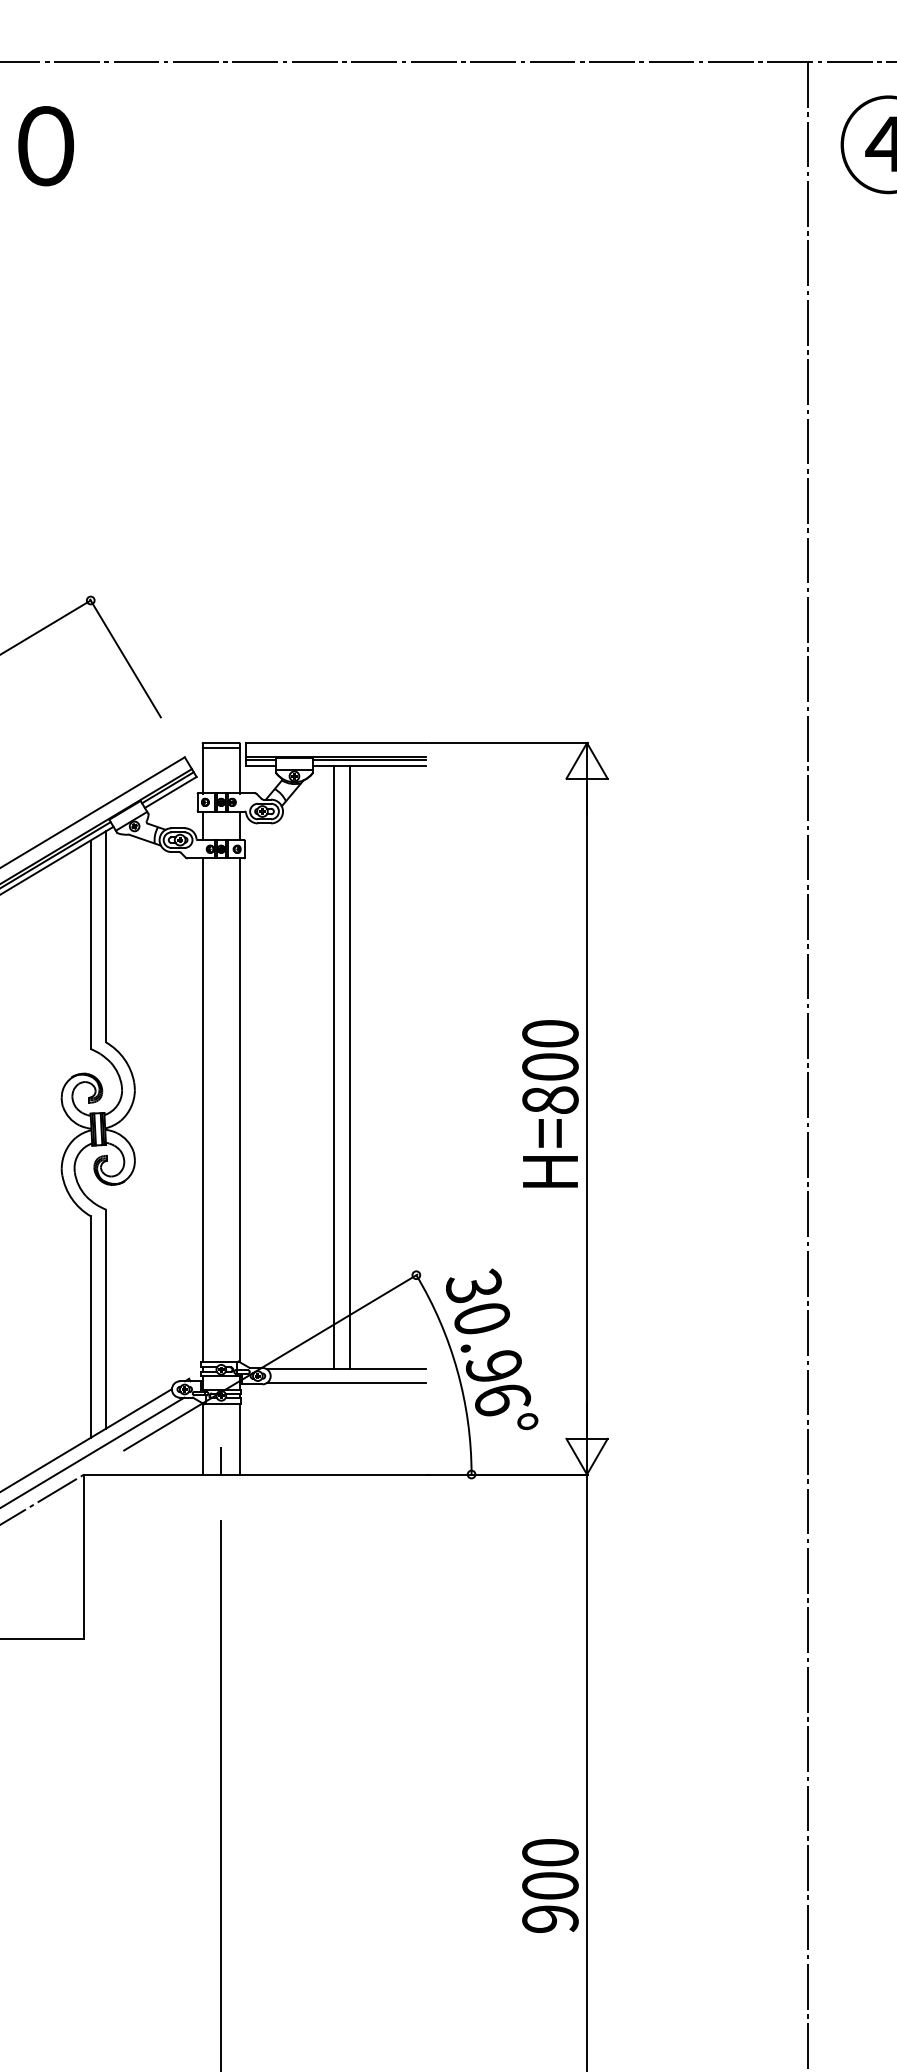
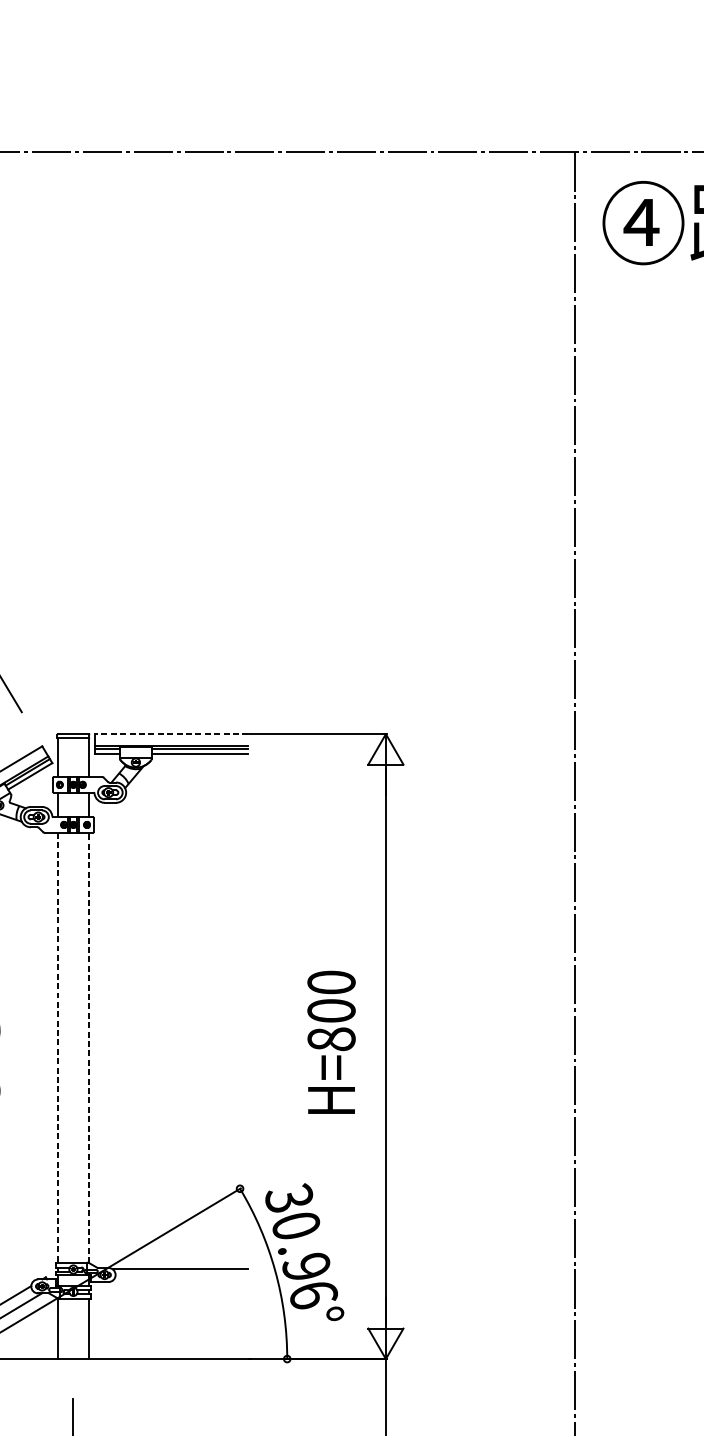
line: (335, 742) -> (170, 733), solid -> dashed
line: (334, 1067) -> (170, 1011), removed
line: (349, 1067) -> (182, 1011), removed
text: (550, 1103) -> (331, 1042), moved
line: (202, 1109) -> (57, 1047), solid -> dashed
line: (239, 1110) -> (88, 1048), solid -> dashed
line: (346, 1383) -> (180, 1281), removed
line: (221, 1460) -> (73, 1347), removed

